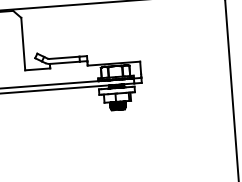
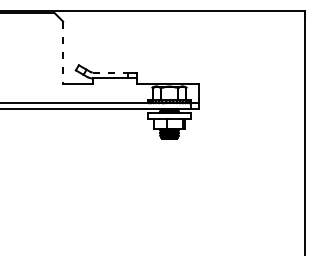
line: (23, 44) -> (63, 53), solid -> dashed
line: (64, 57) -> (110, 72), solid -> dashed

